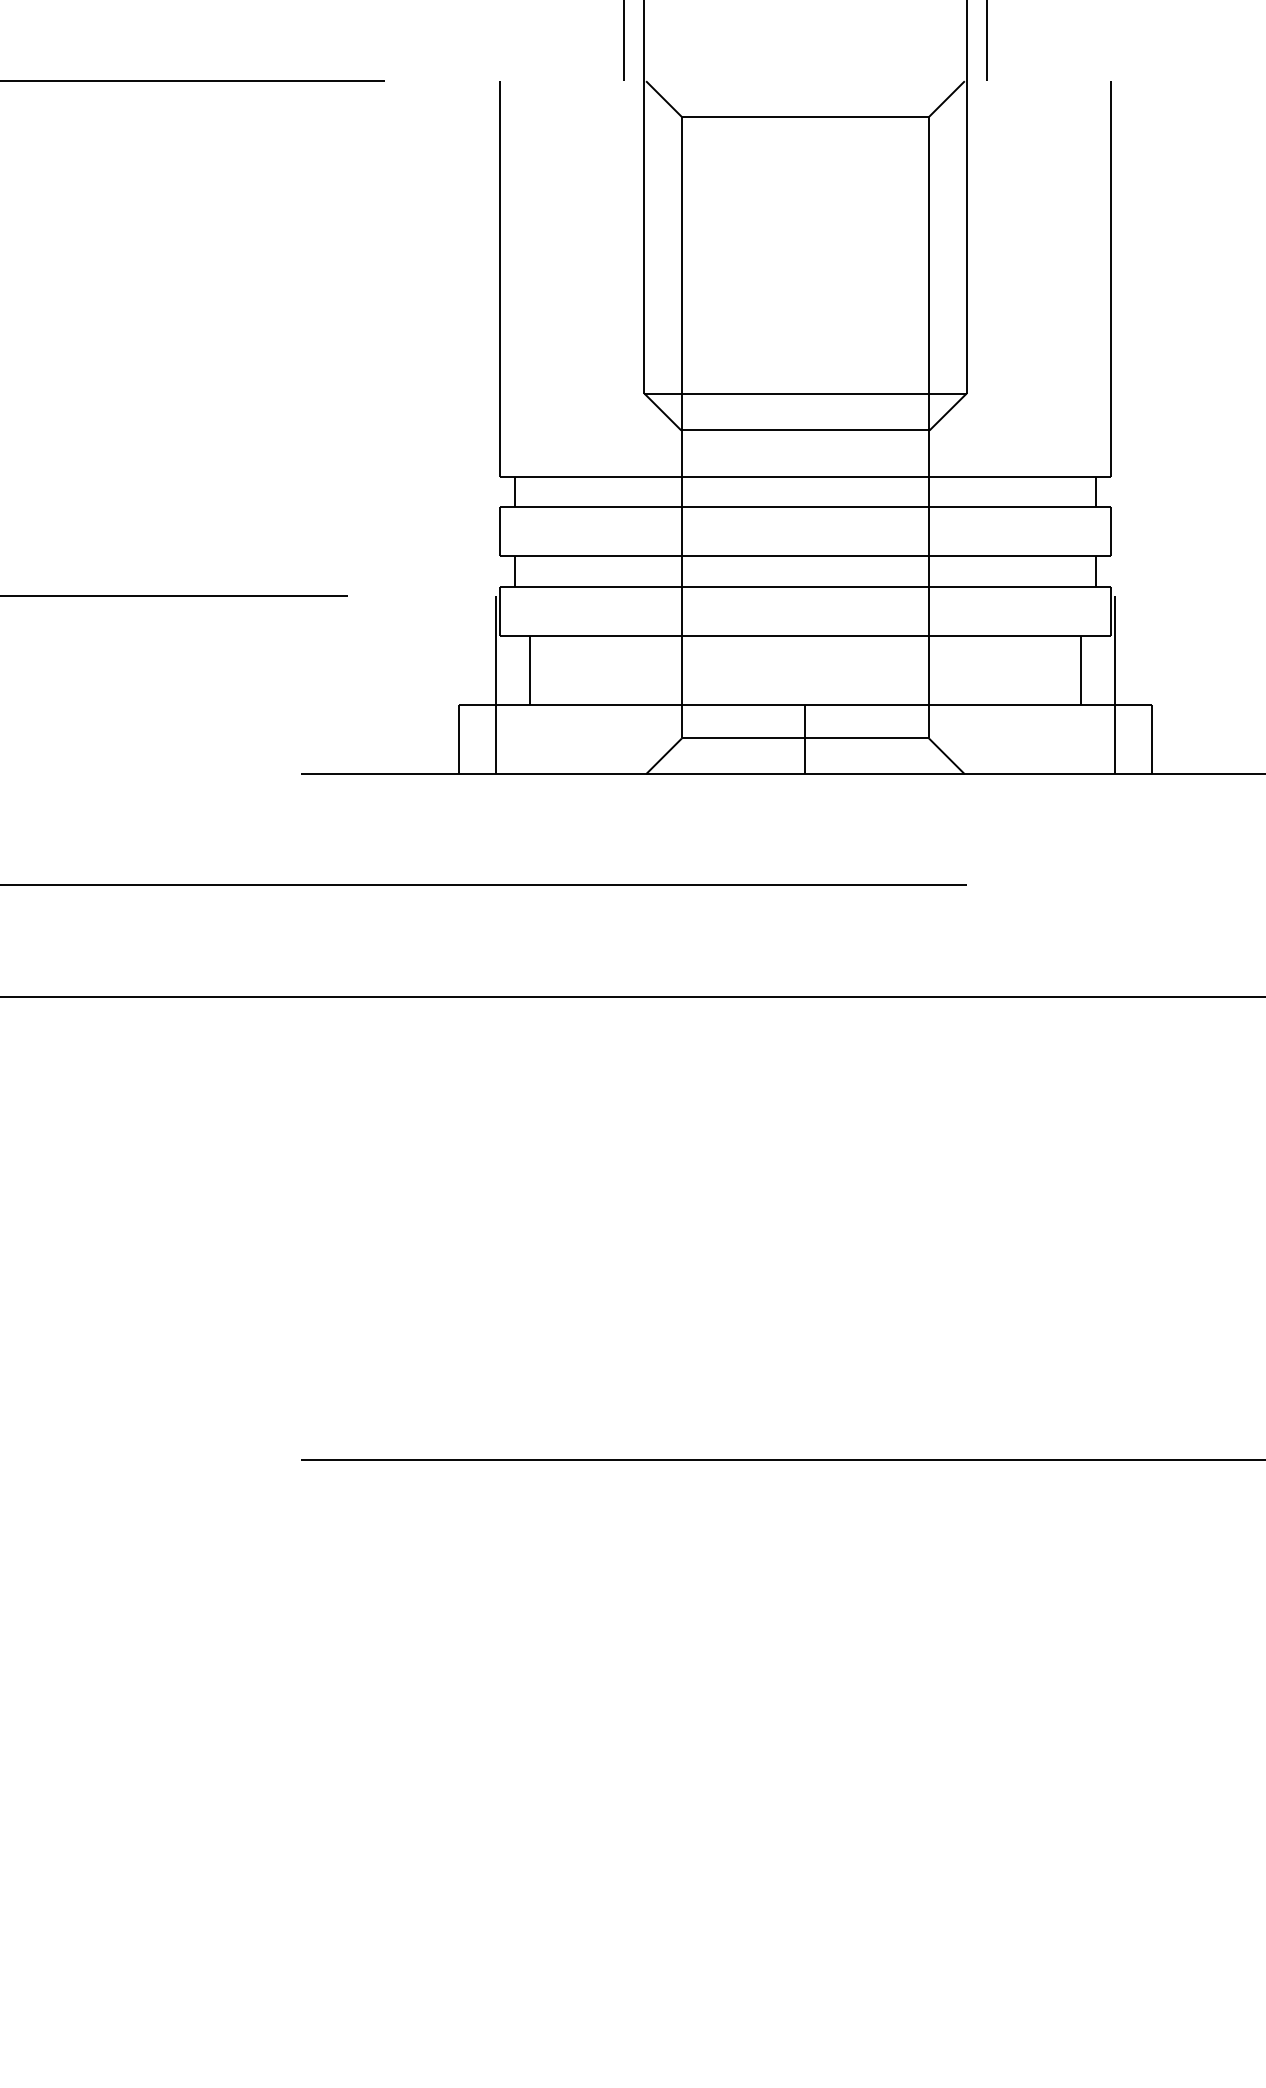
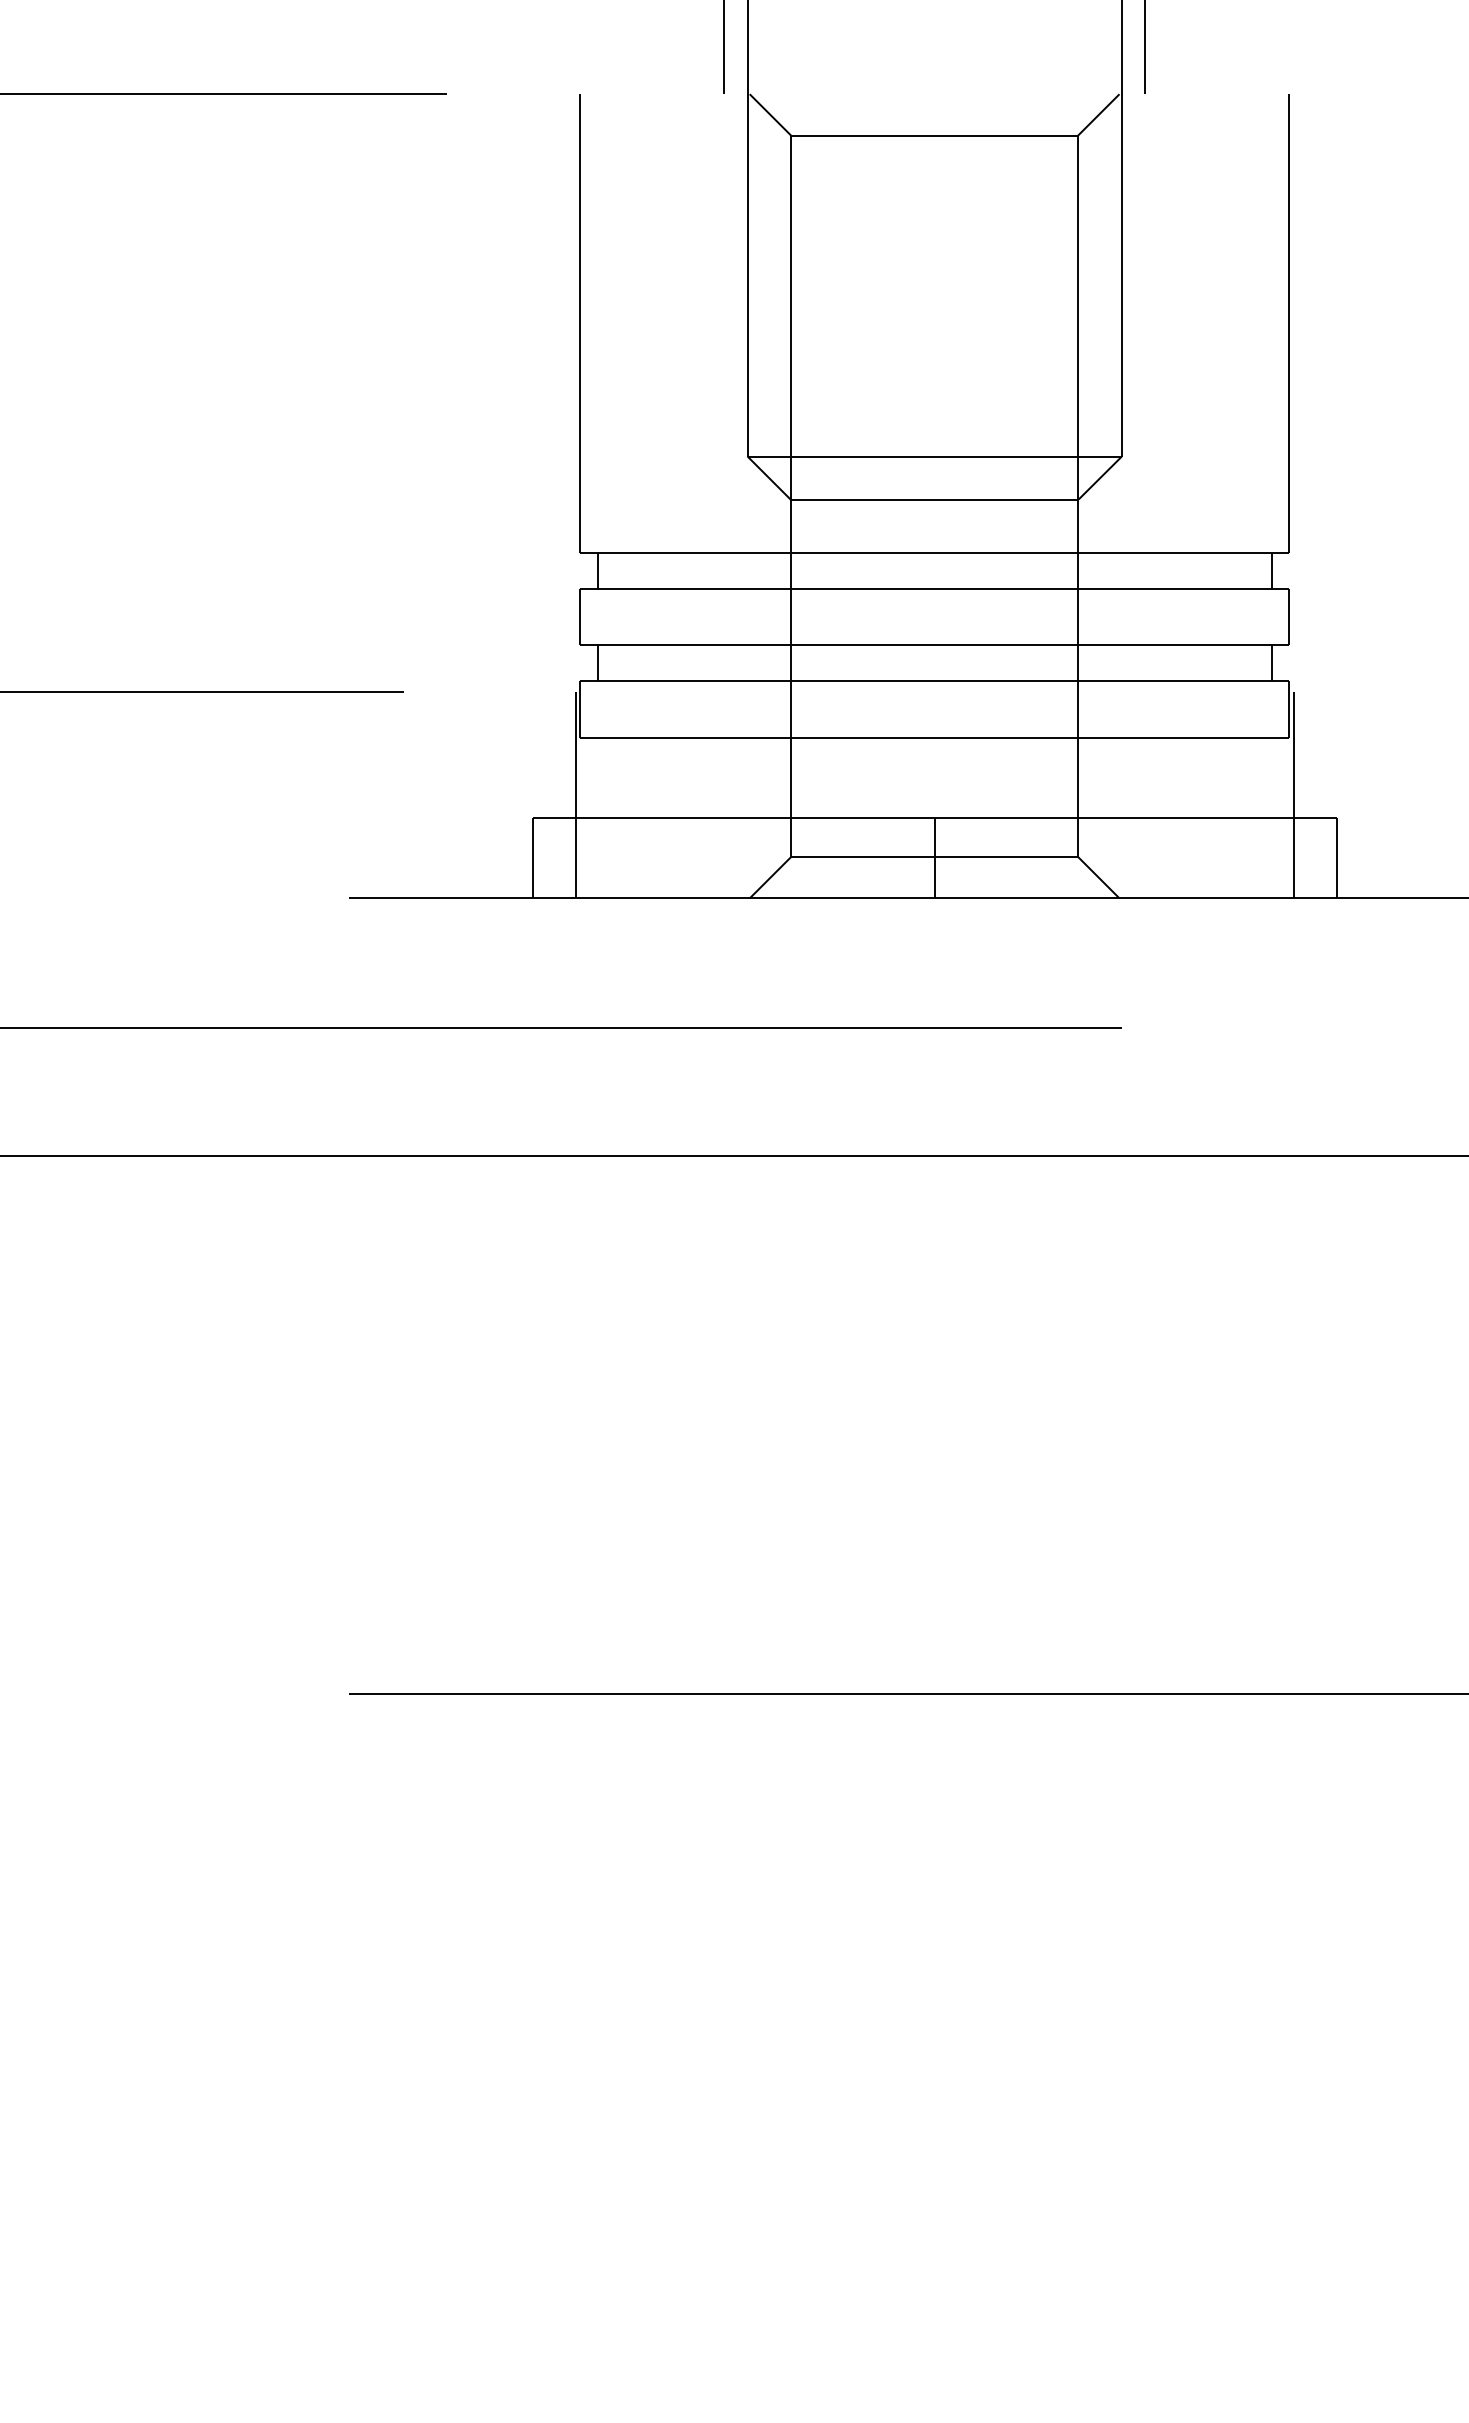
line: (530, 670) -> (615, 777), removed
line: (1080, 670) -> (1253, 777), removed

